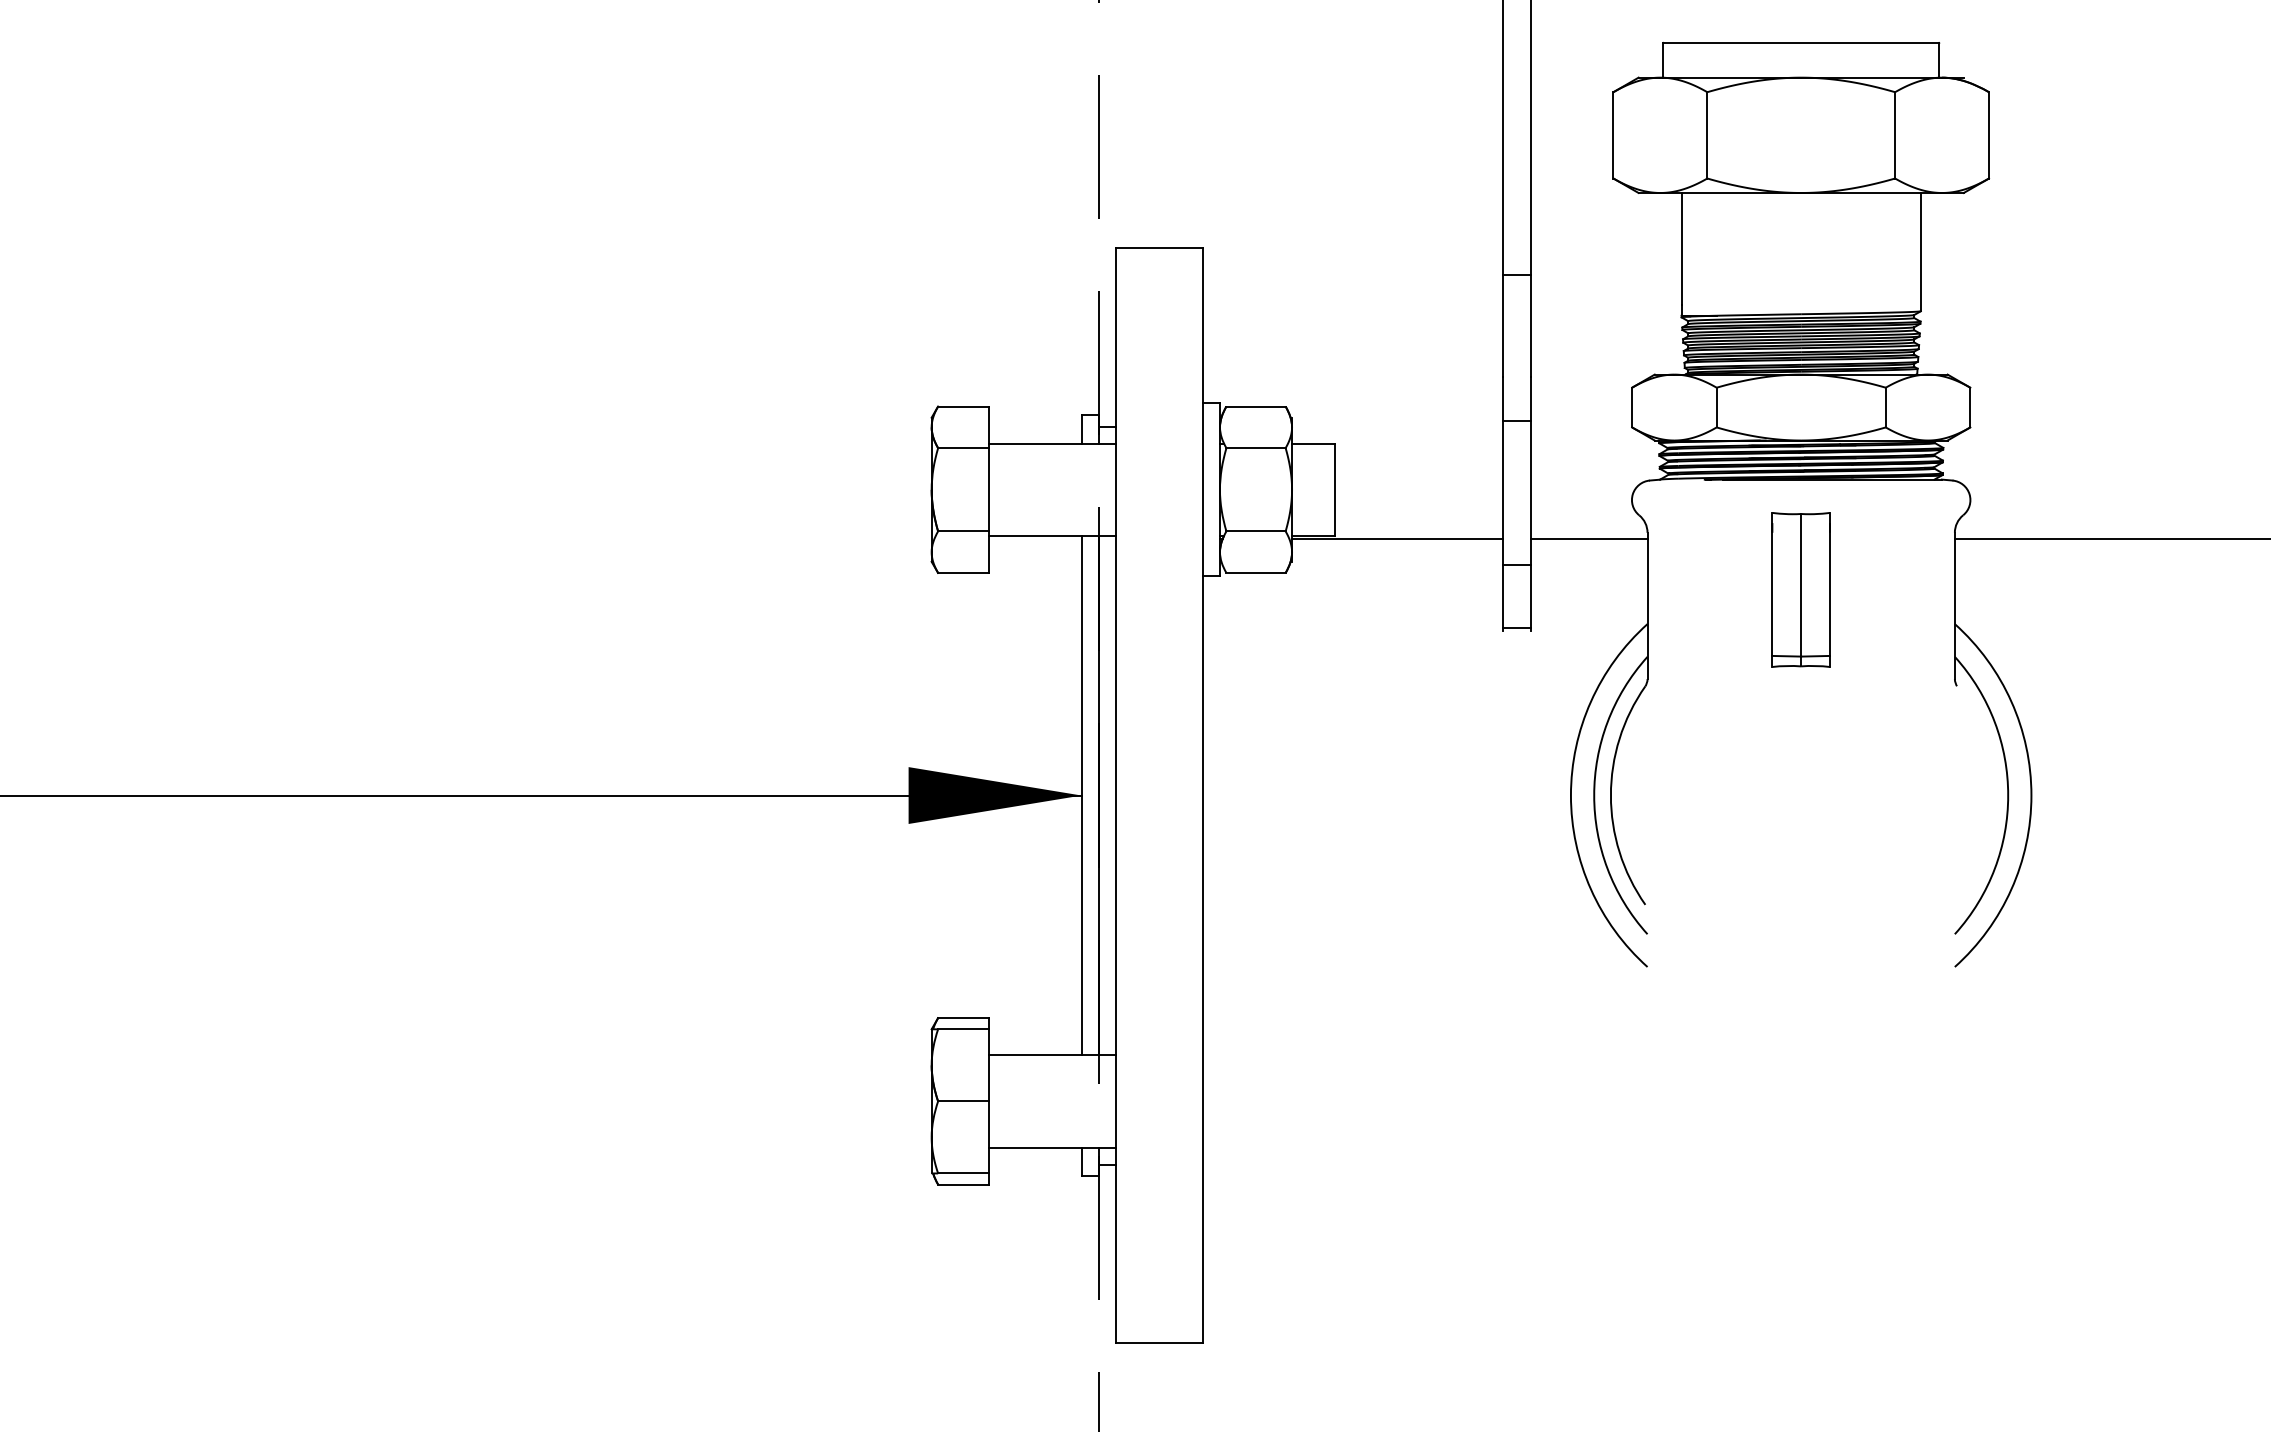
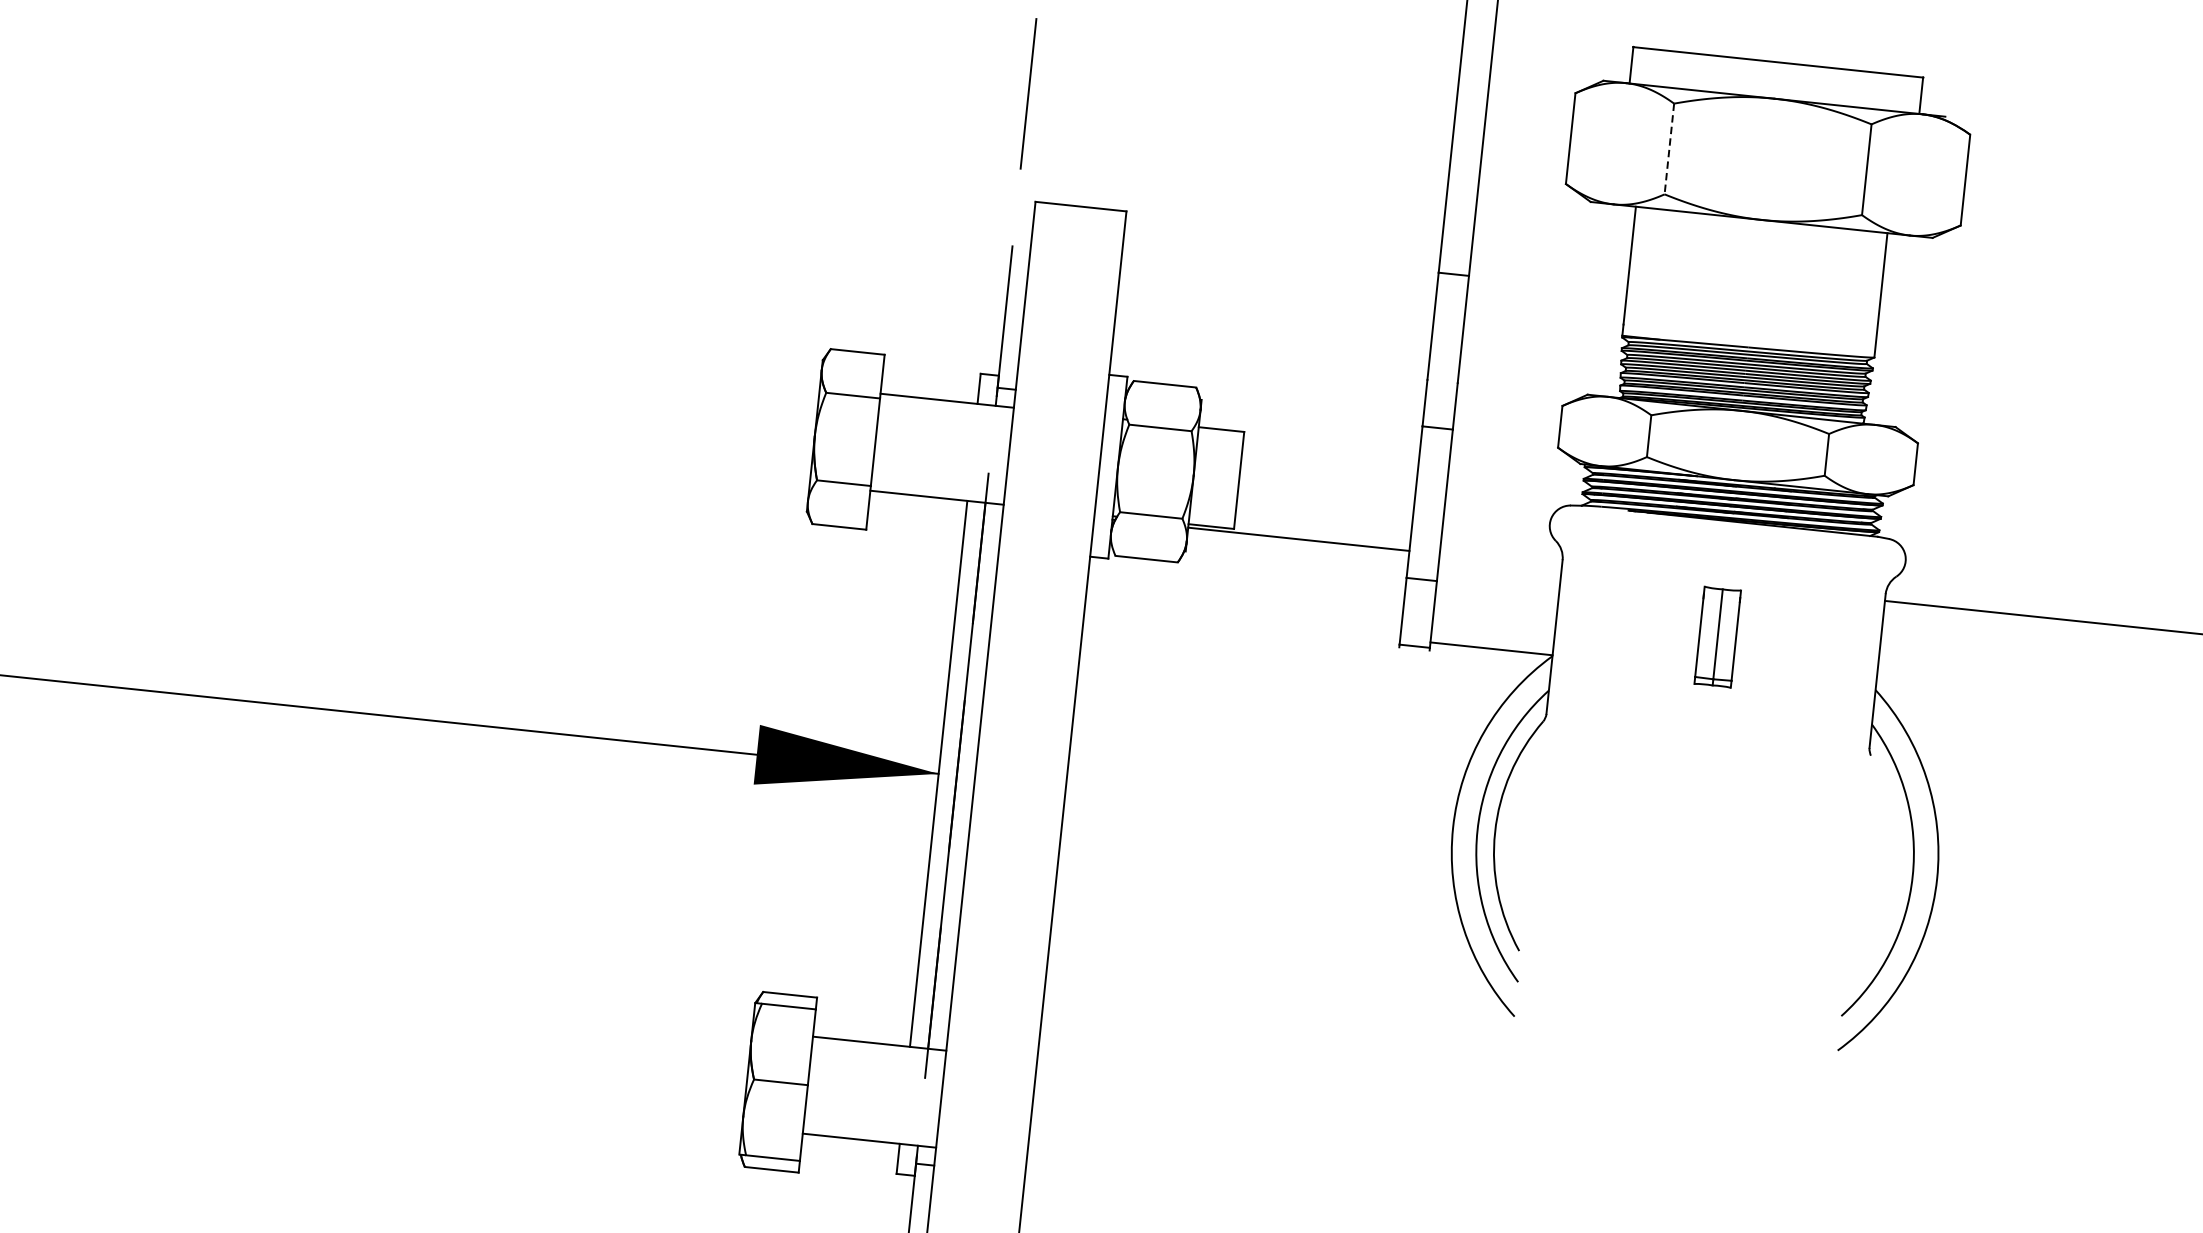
line: (1707, 135) -> (1669, 149), solid -> dashed
line: (1589, 539) -> (1491, 649), moved
part: (1800, 589) -> (1717, 636), size x0.6

